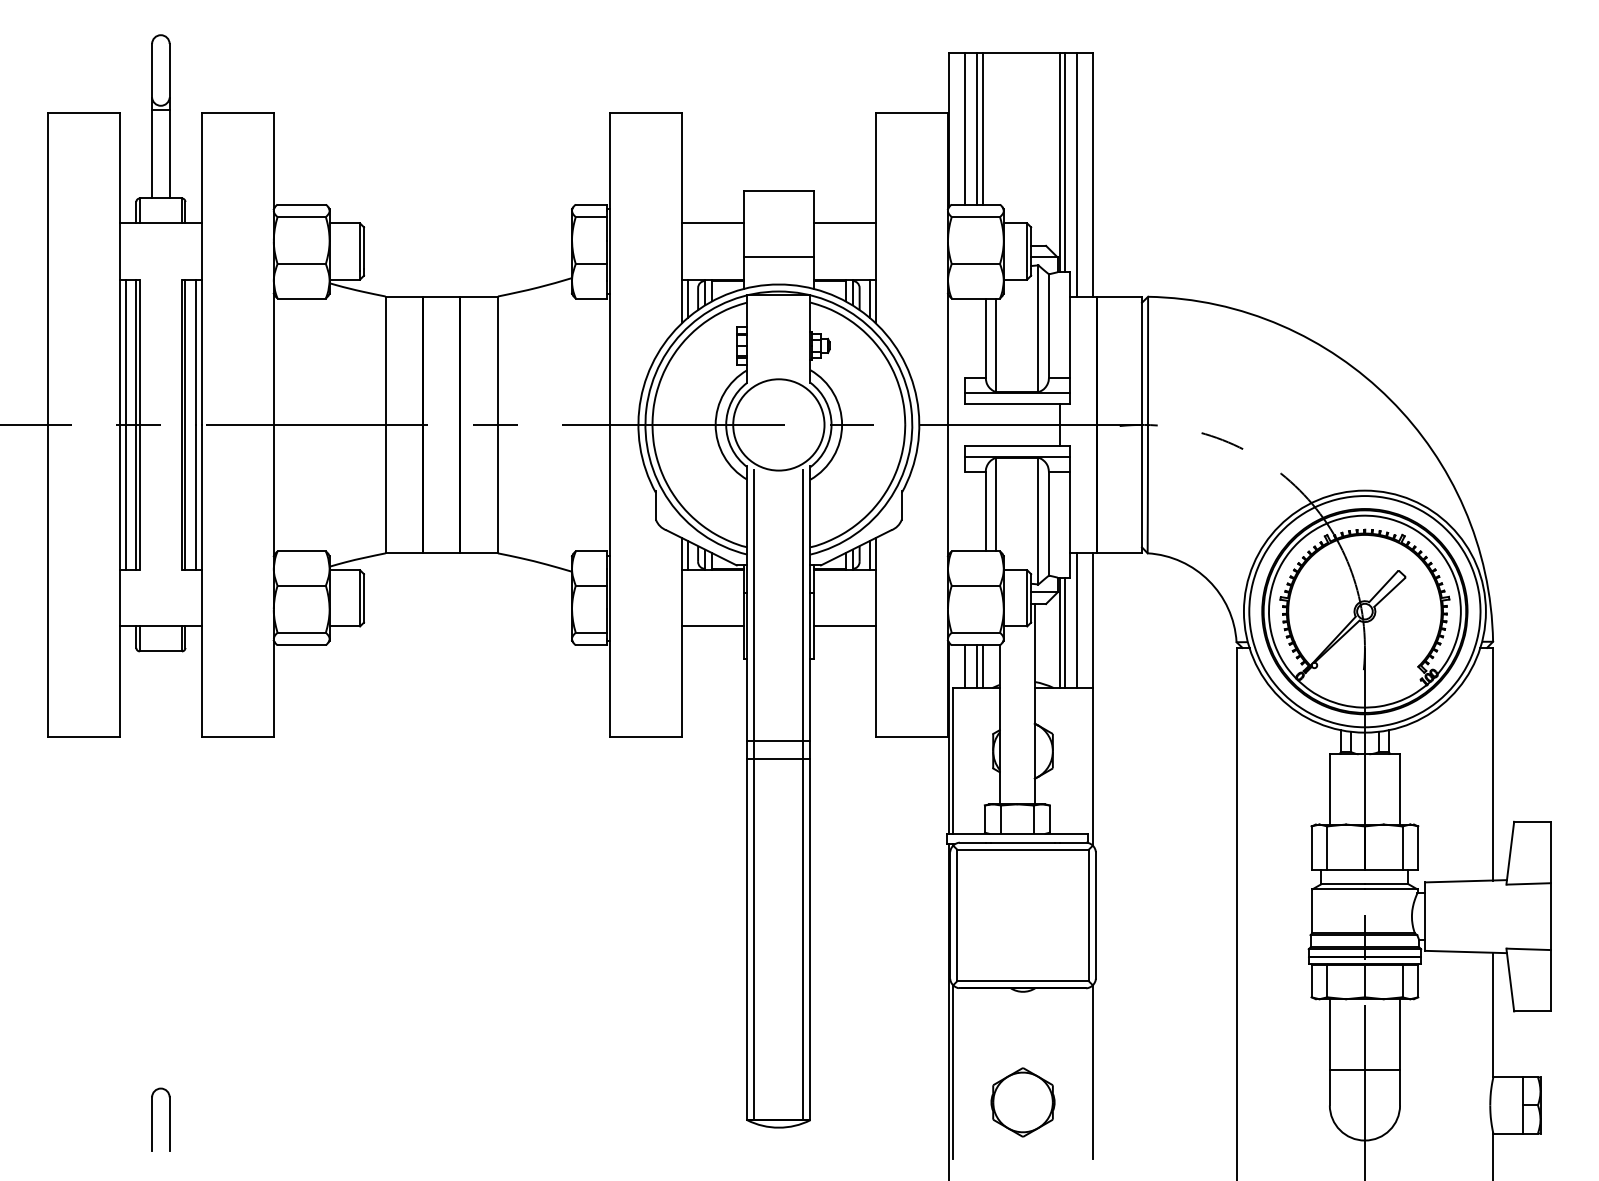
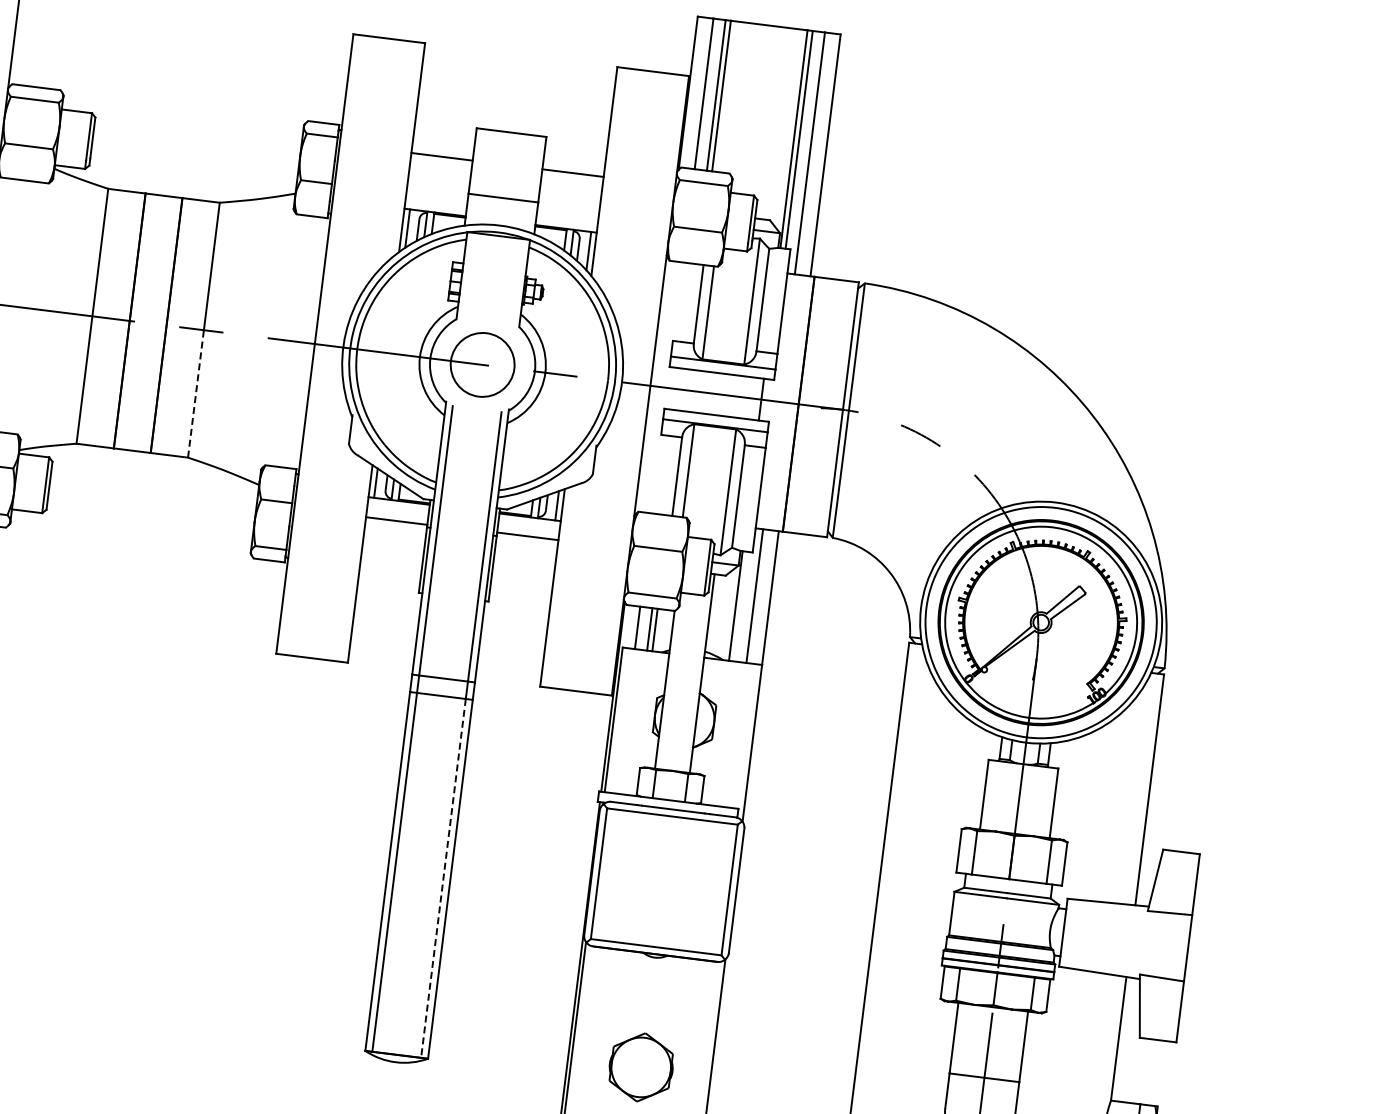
circle: (778, 424) -> (482, 364), size x0.7
line: (497, 488) -> (195, 393), solid -> dashed
line: (712, 626) -> (396, 521), moved
line: (844, 626) -> (527, 536), moved
line: (1065, 632) -> (741, 606), removed
line: (803, 939) -> (443, 878), solid -> dashed

